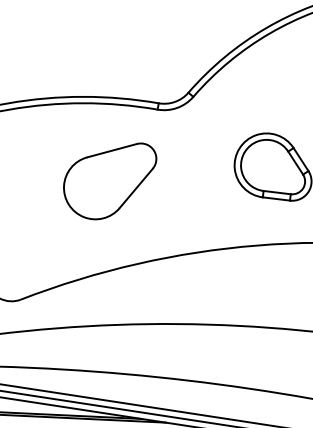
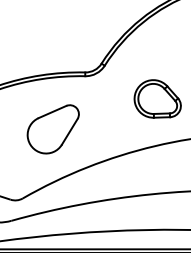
part: (107, 180) -> (52, 129), moved

